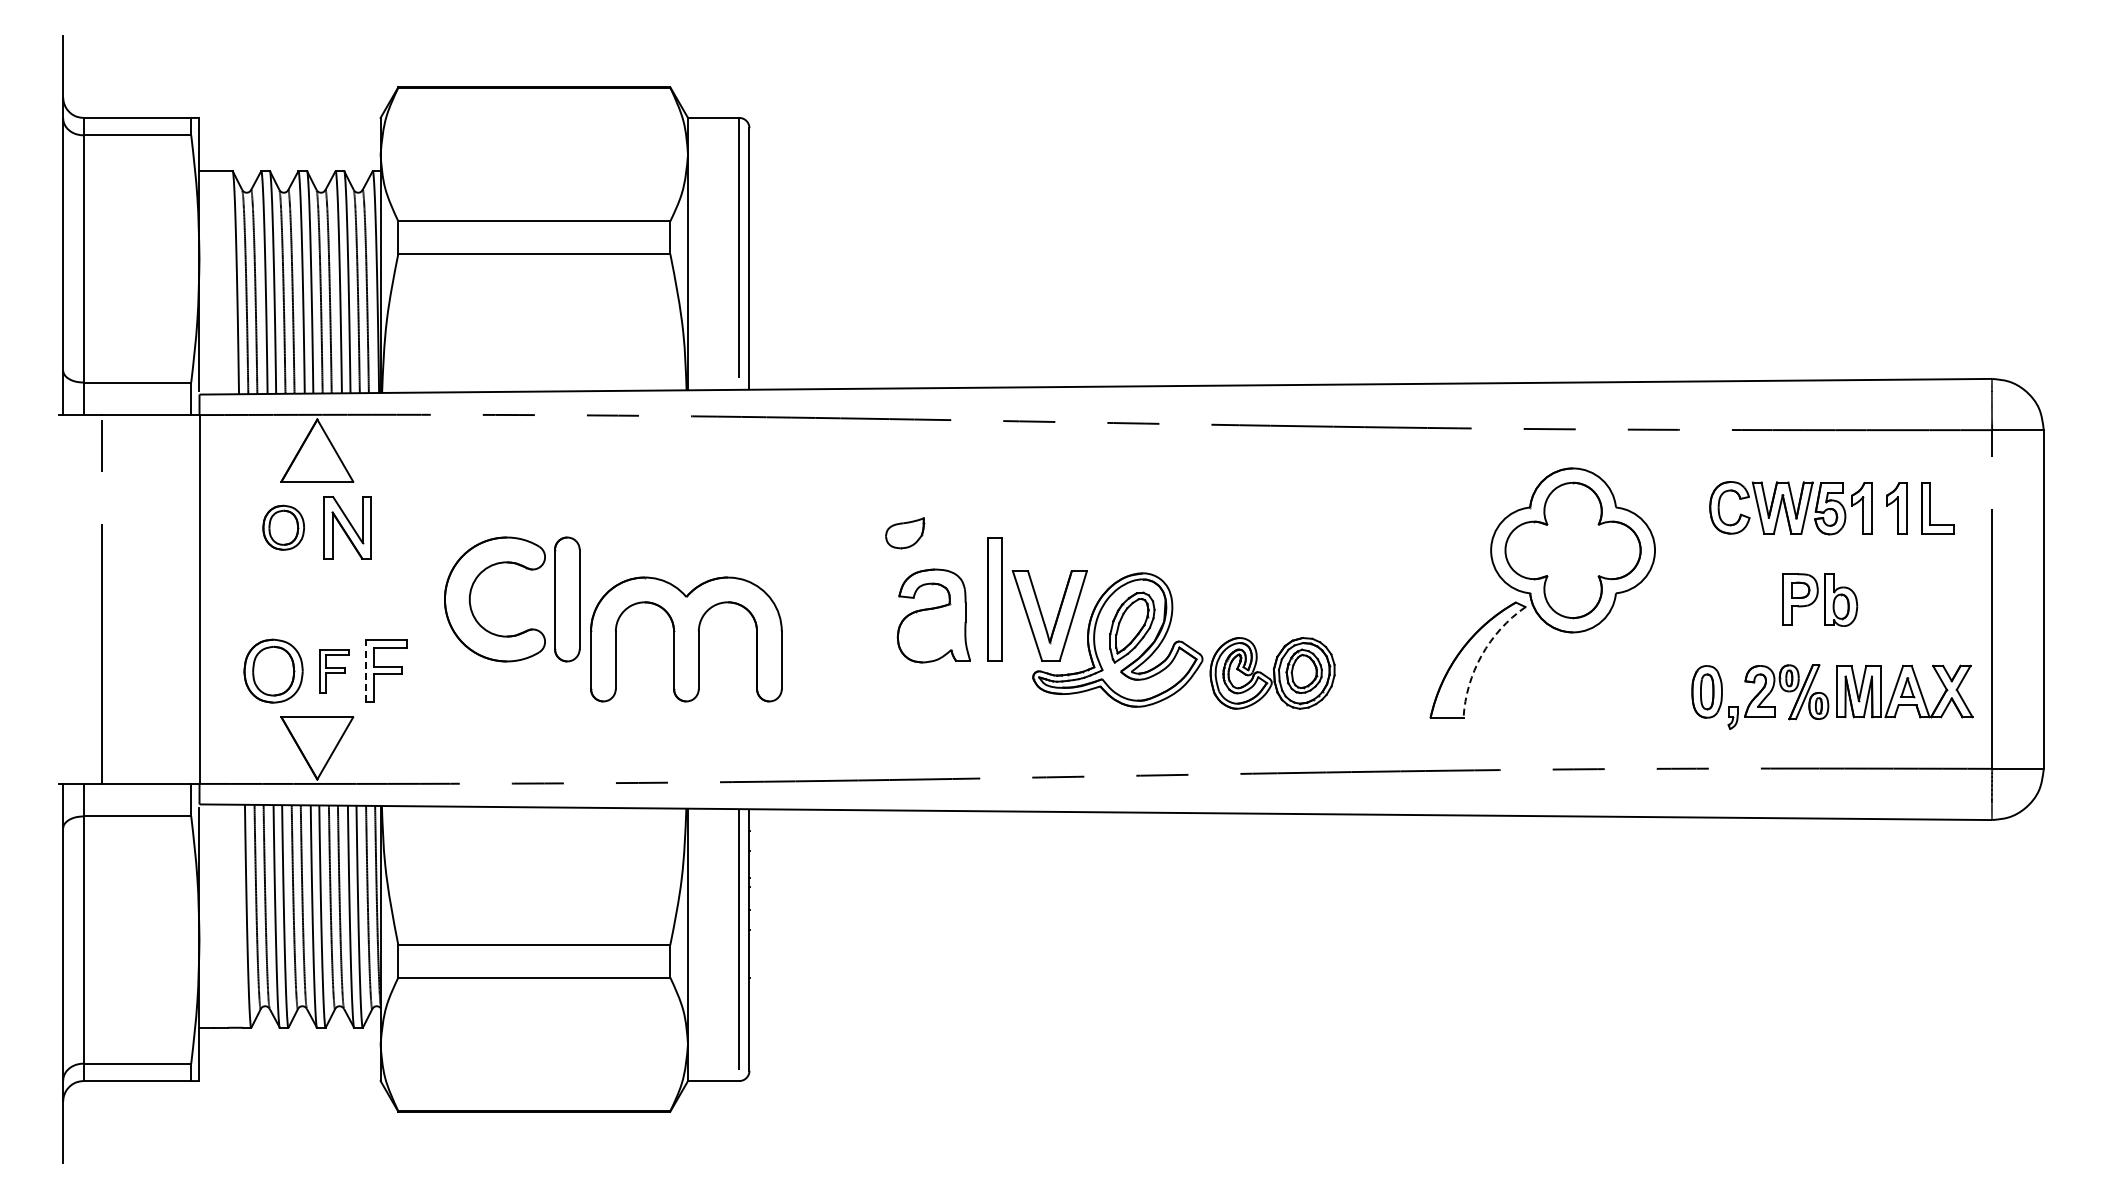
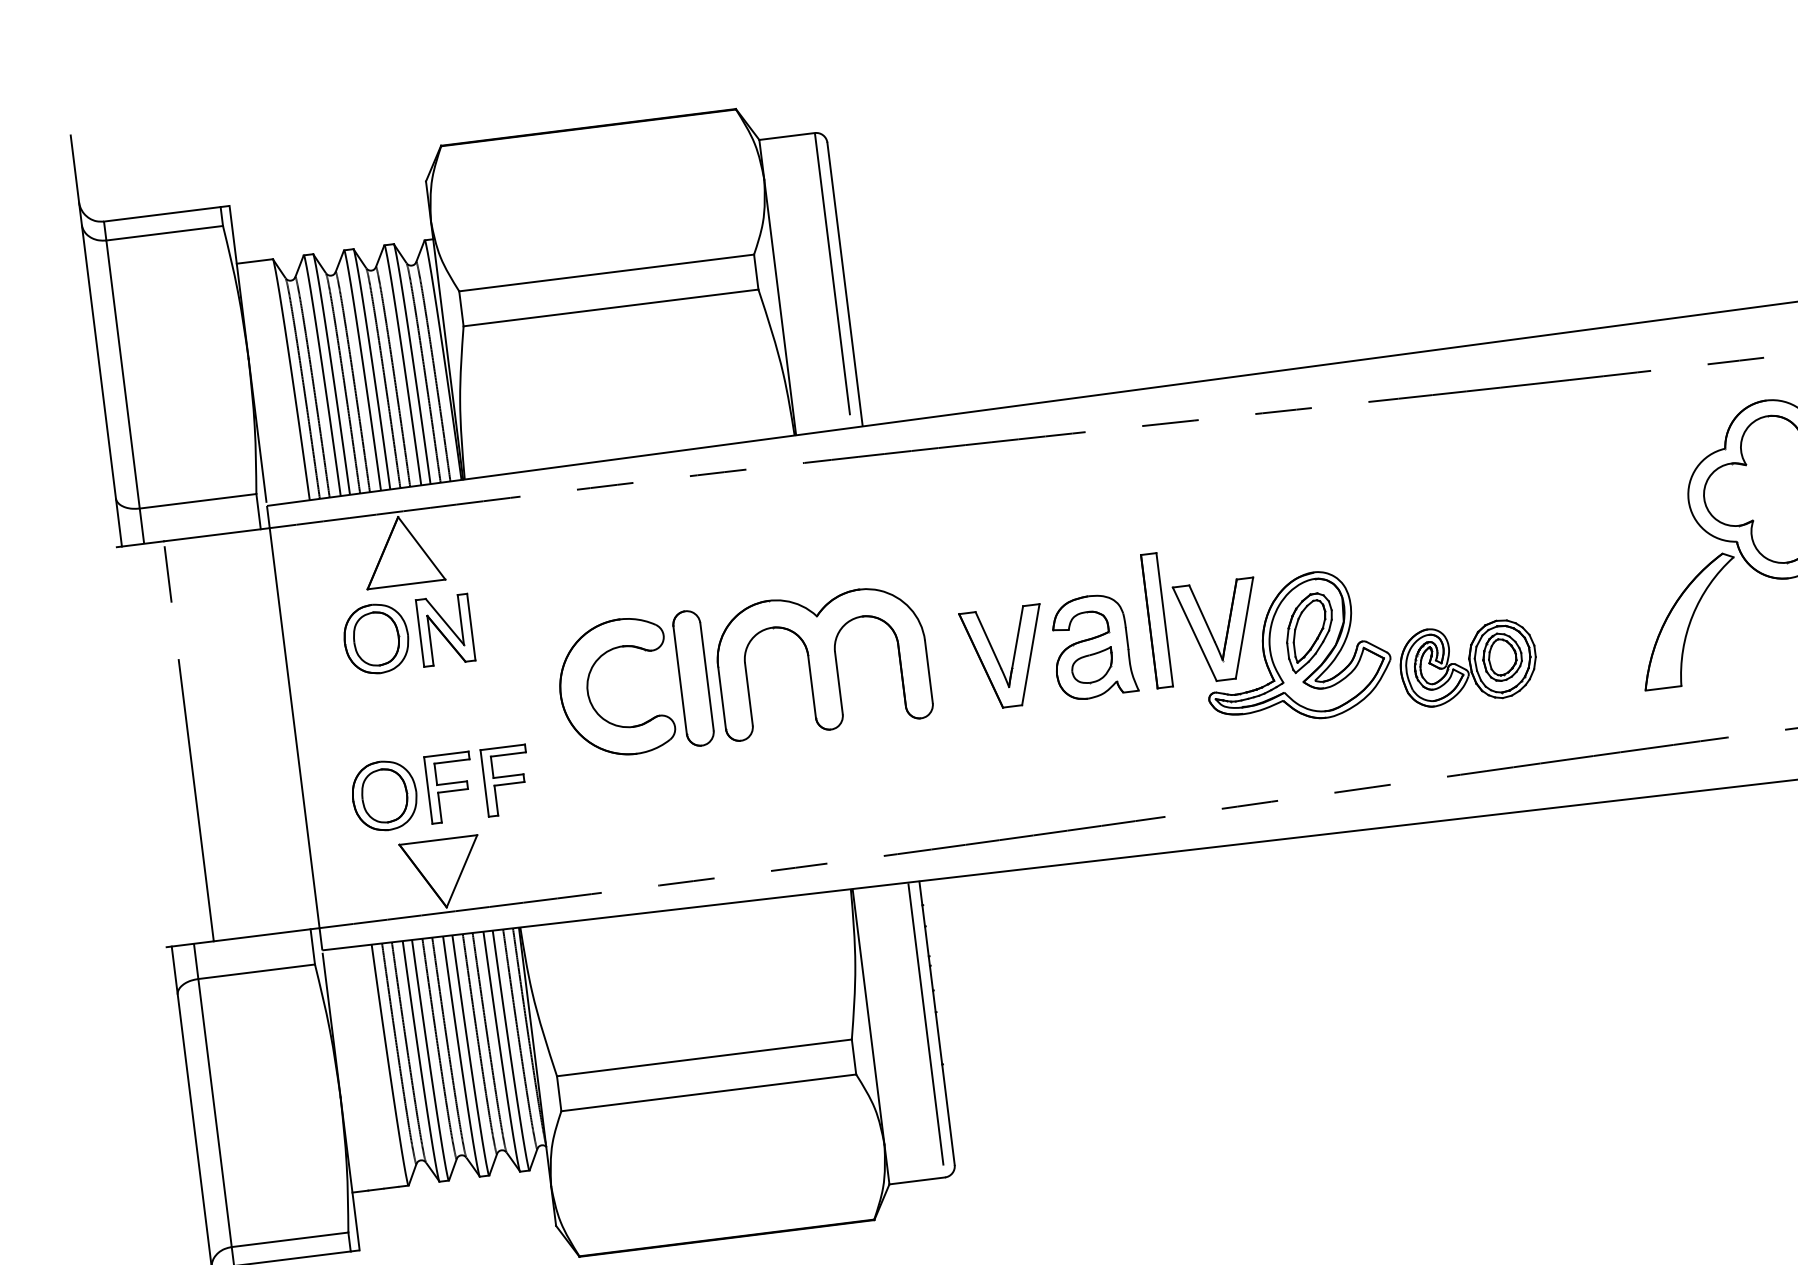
part: (283, 527) -> (376, 638), size x1.43
part: (905, 533) -> (1093, 666), moved
part: (846, 617) -> (998, 660), added
part: (686, 639) -> (822, 662), moved
arc: (1481, 655) -> (1692, 615), dashed -> solid
part: (334, 670) -> (450, 786), size x1.43
line: (365, 671) -> (484, 783), dashed -> solid

